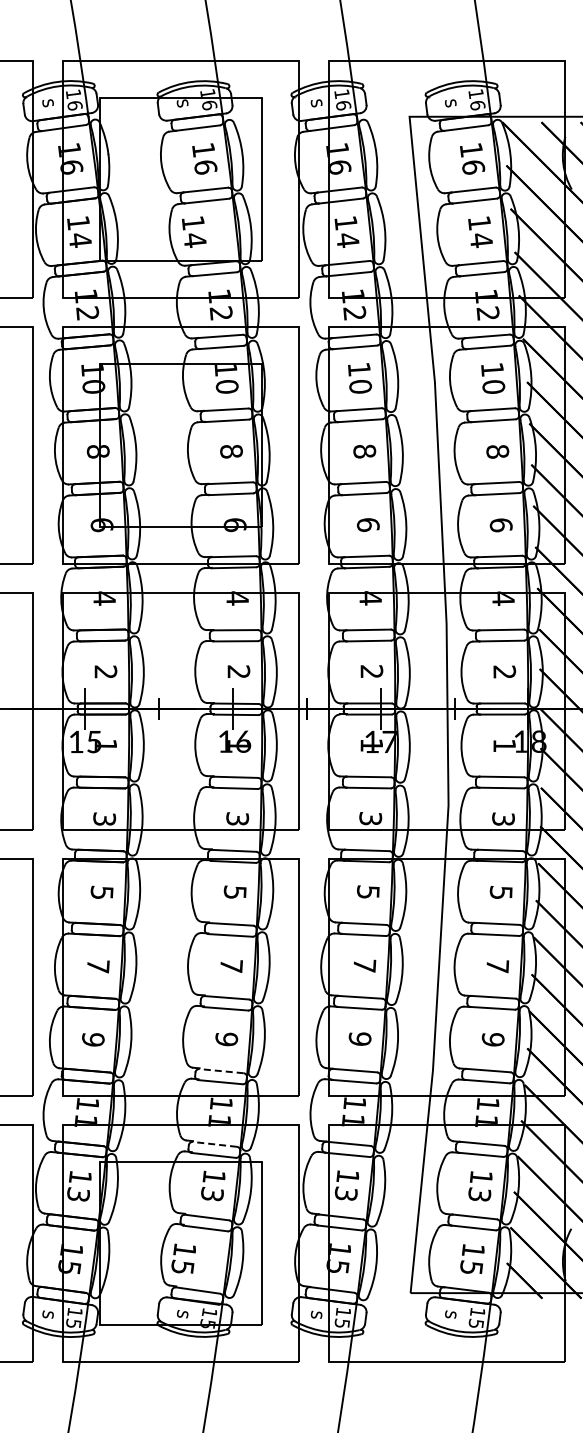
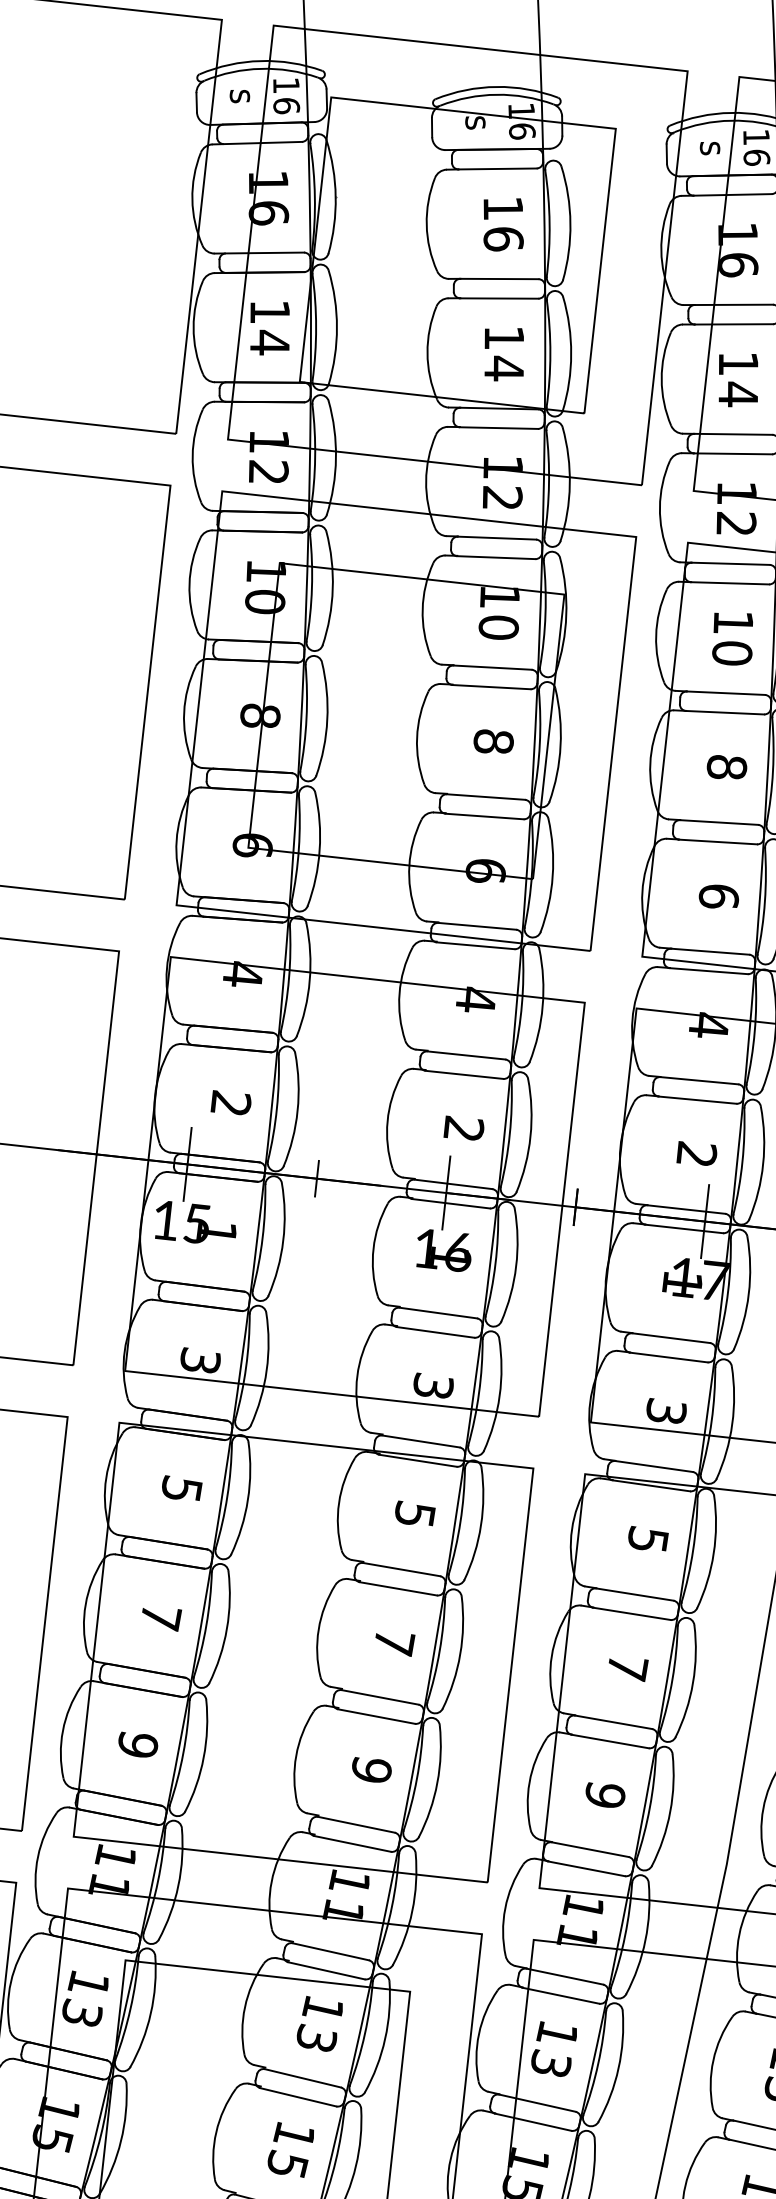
text: (194, 231) -> (504, 353), moved
line: (221, 1071) -> (356, 1825), dashed -> solid
line: (214, 1144) -> (329, 1951), dashed -> solid
text: (183, 1258) -> (290, 2149), moved

